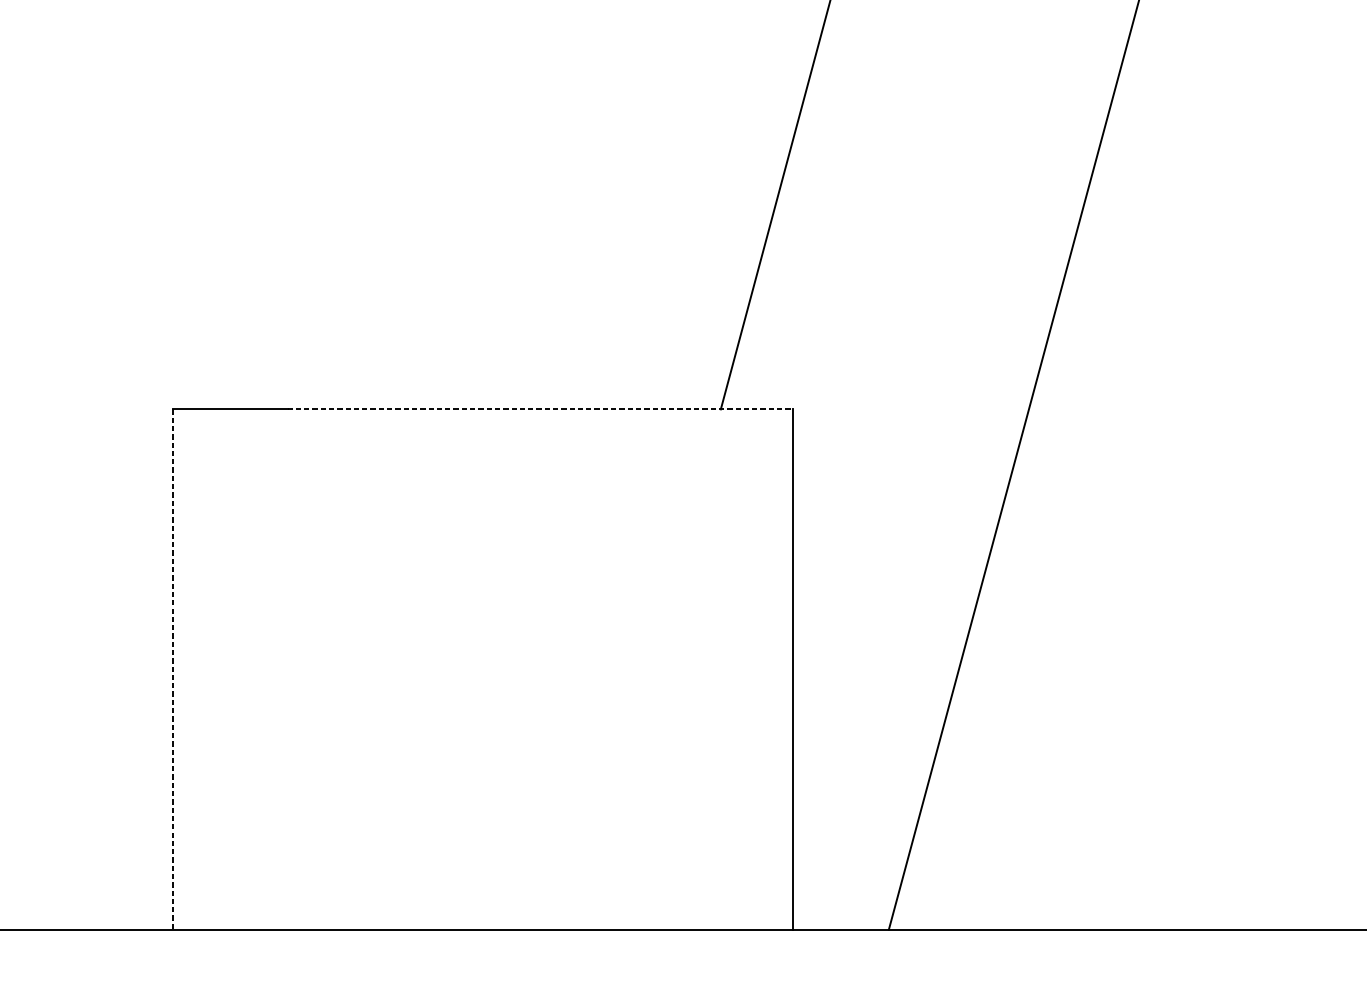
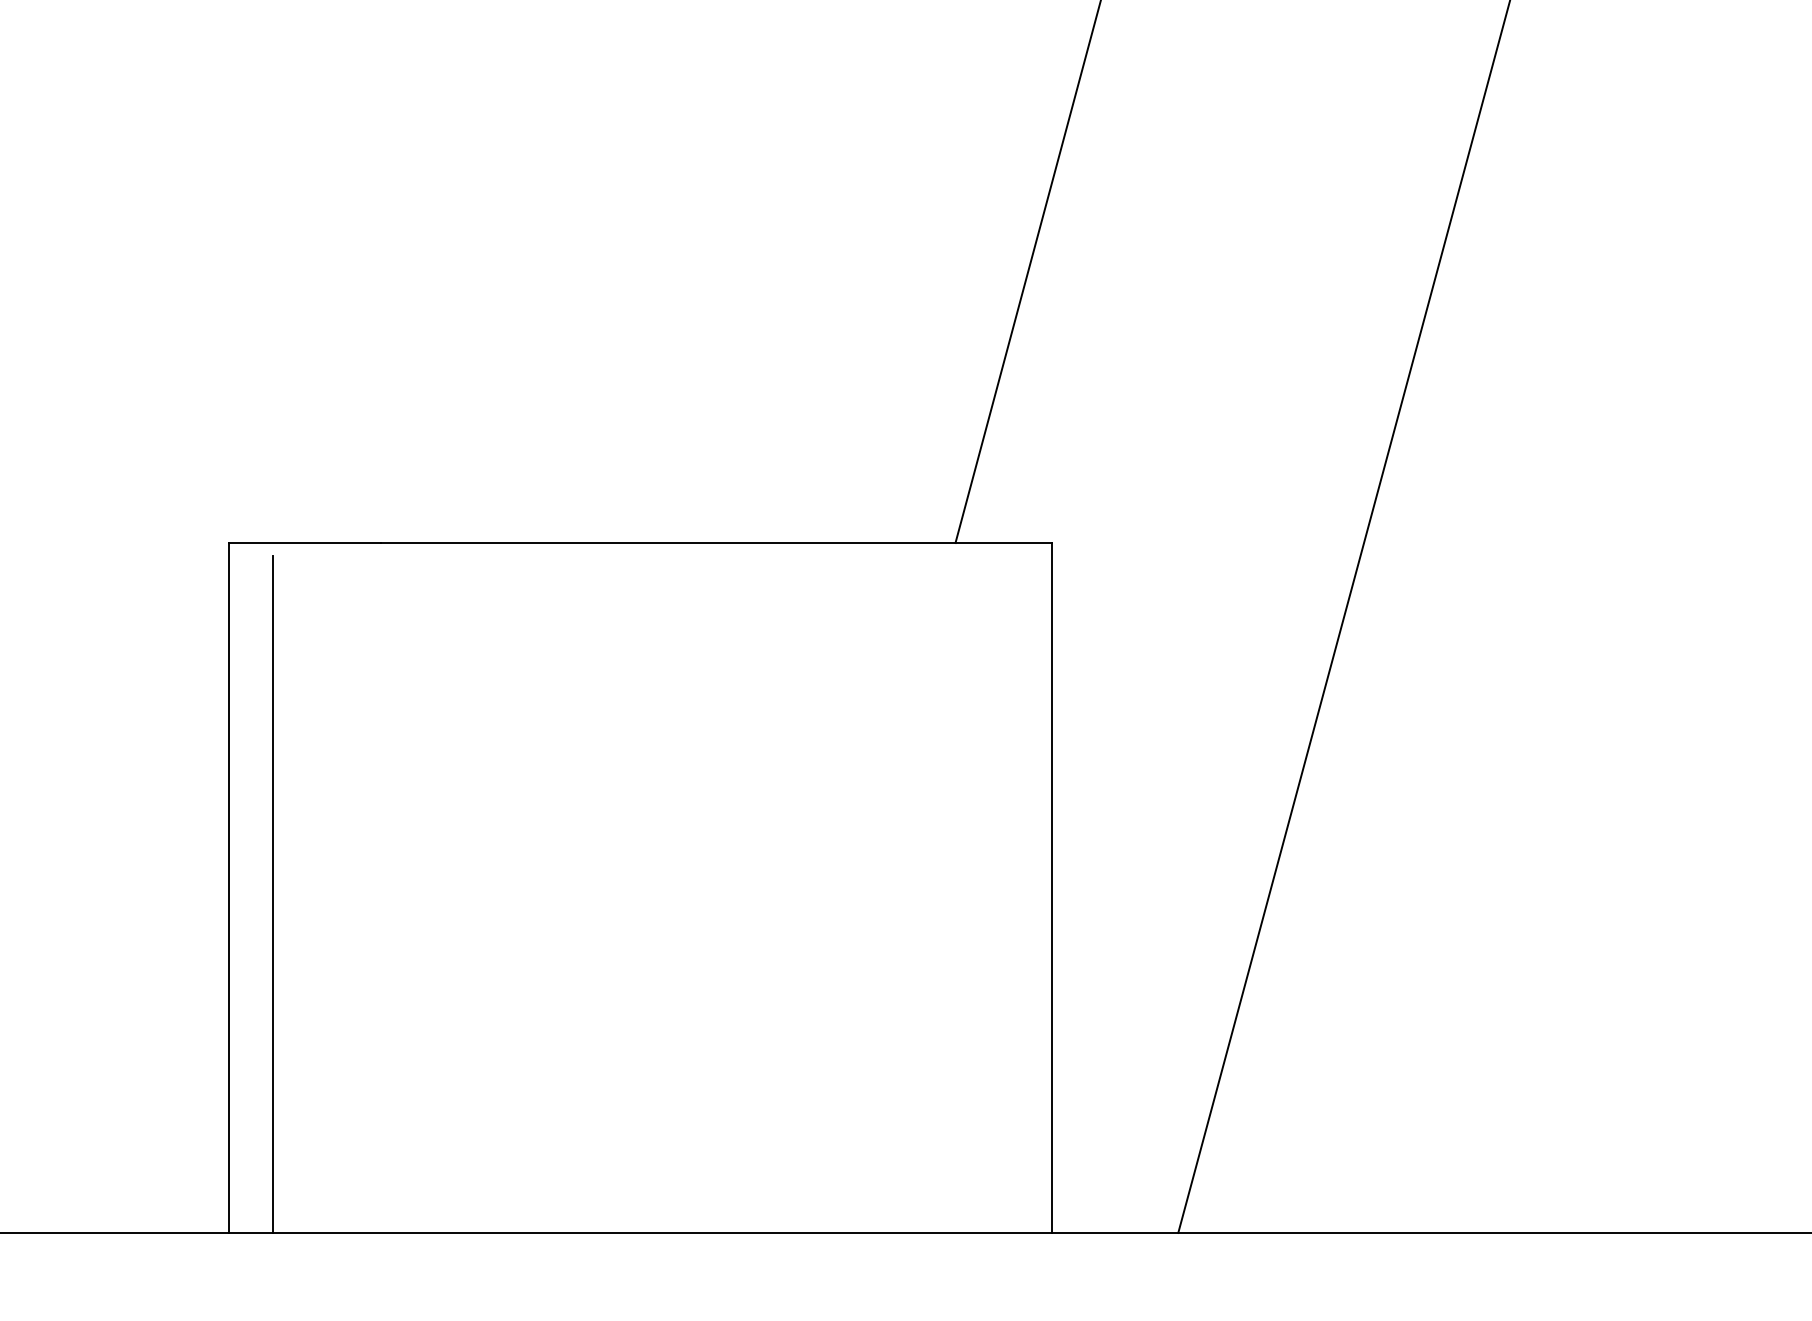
line: (540, 409) -> (716, 543), dashed -> solid
line: (173, 669) -> (229, 887), dashed -> solid
line: (206, 673) -> (273, 893), added

